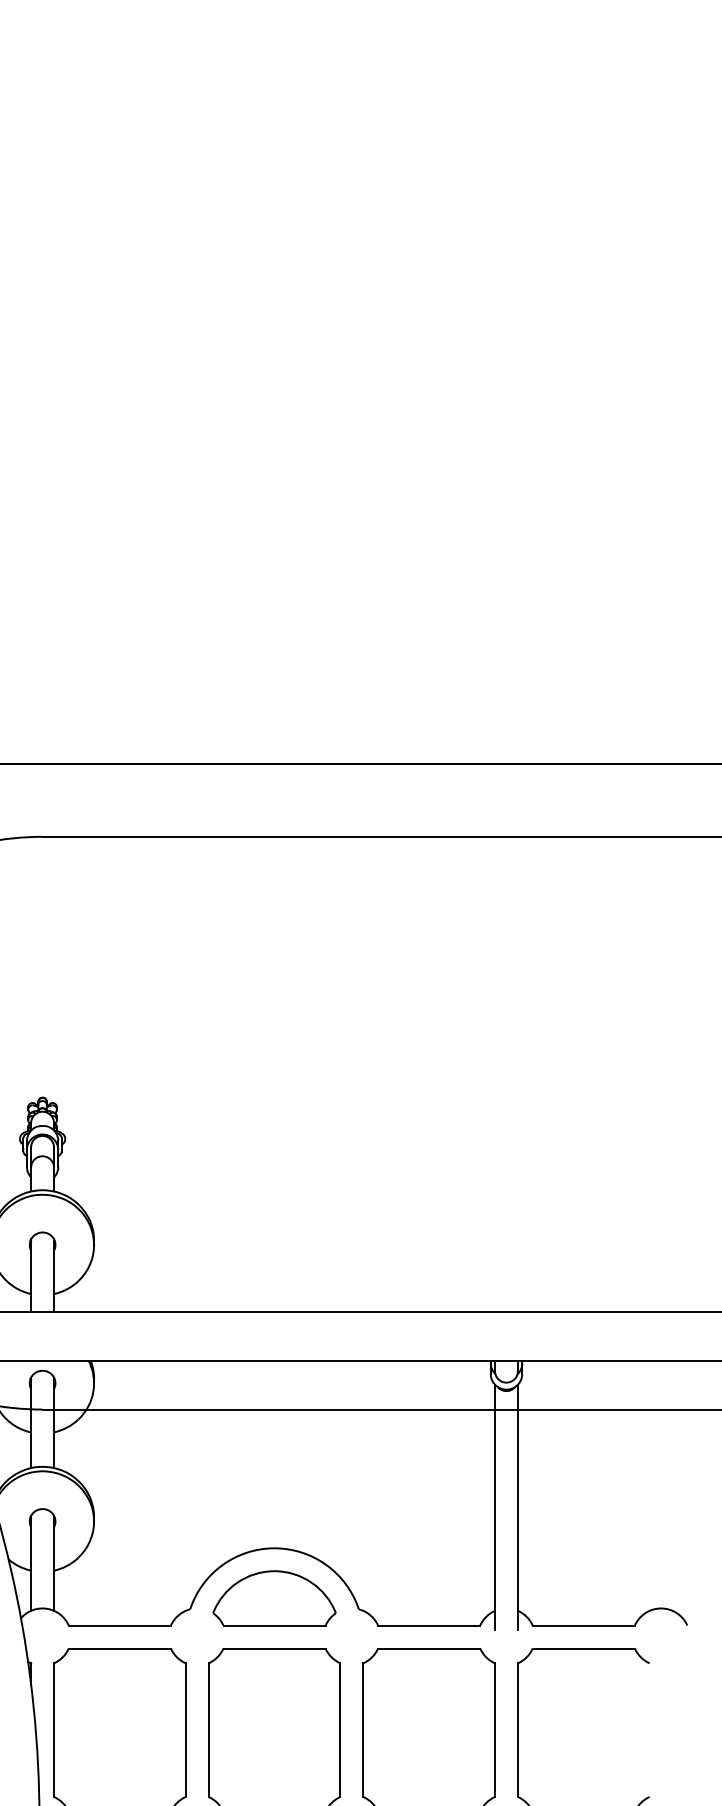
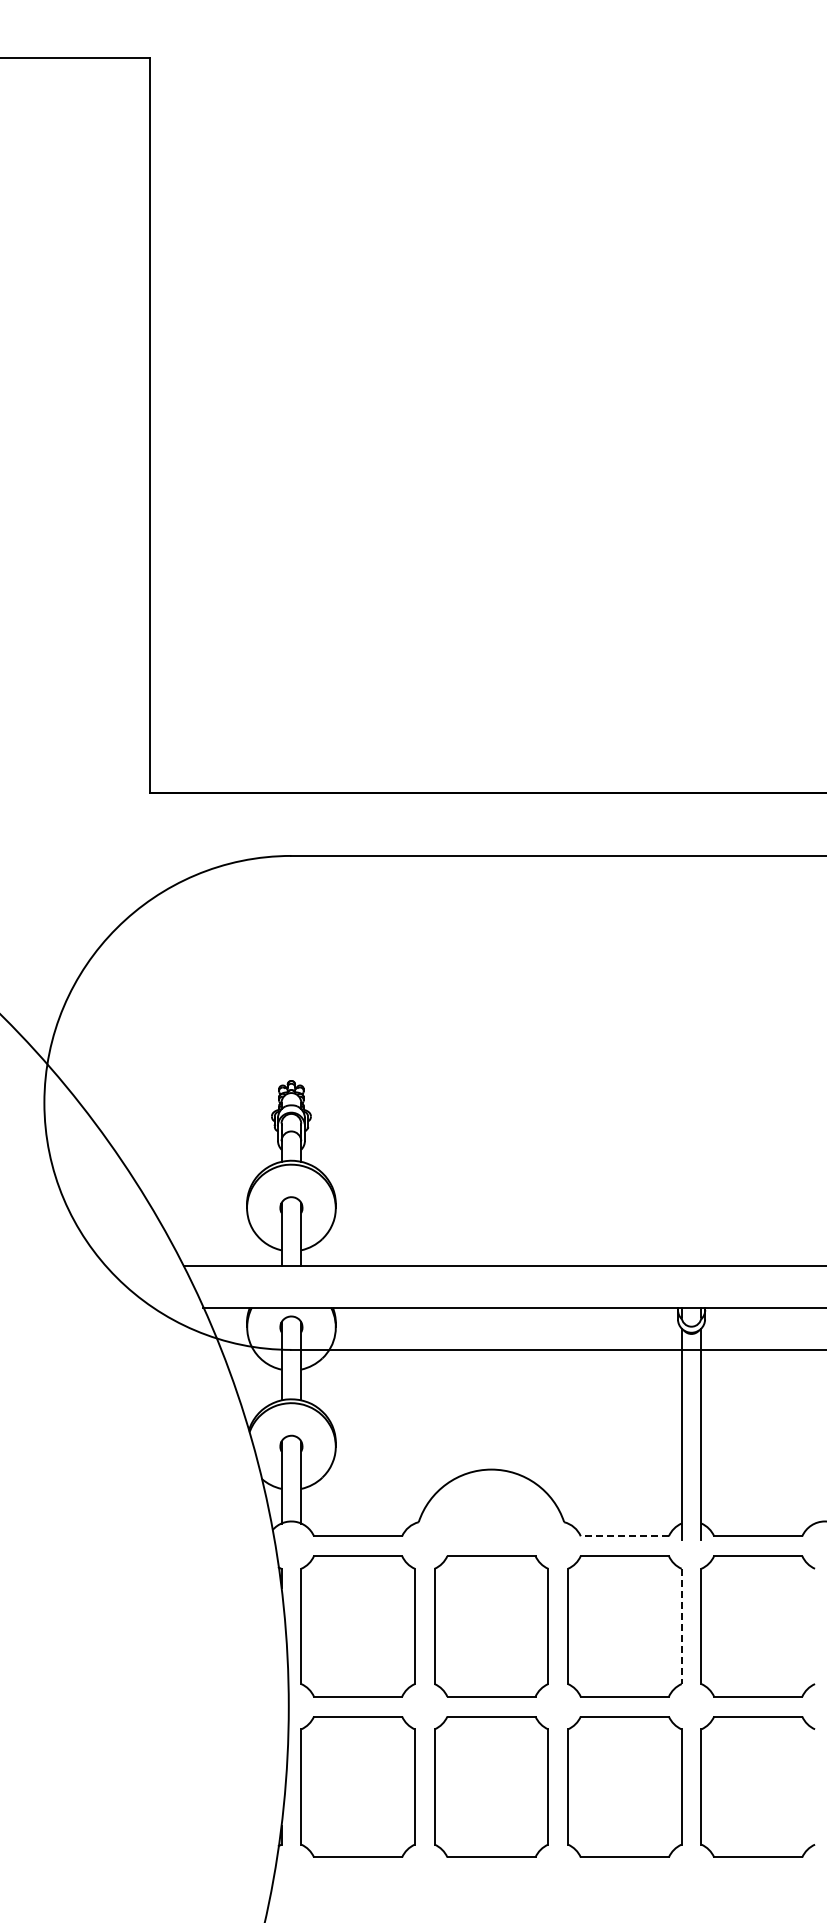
part: (274, 1598) -> (491, 1512), removed
line: (428, 1625) -> (624, 1536), solid -> dashed
line: (494, 1730) -> (681, 1626), solid -> dashed

